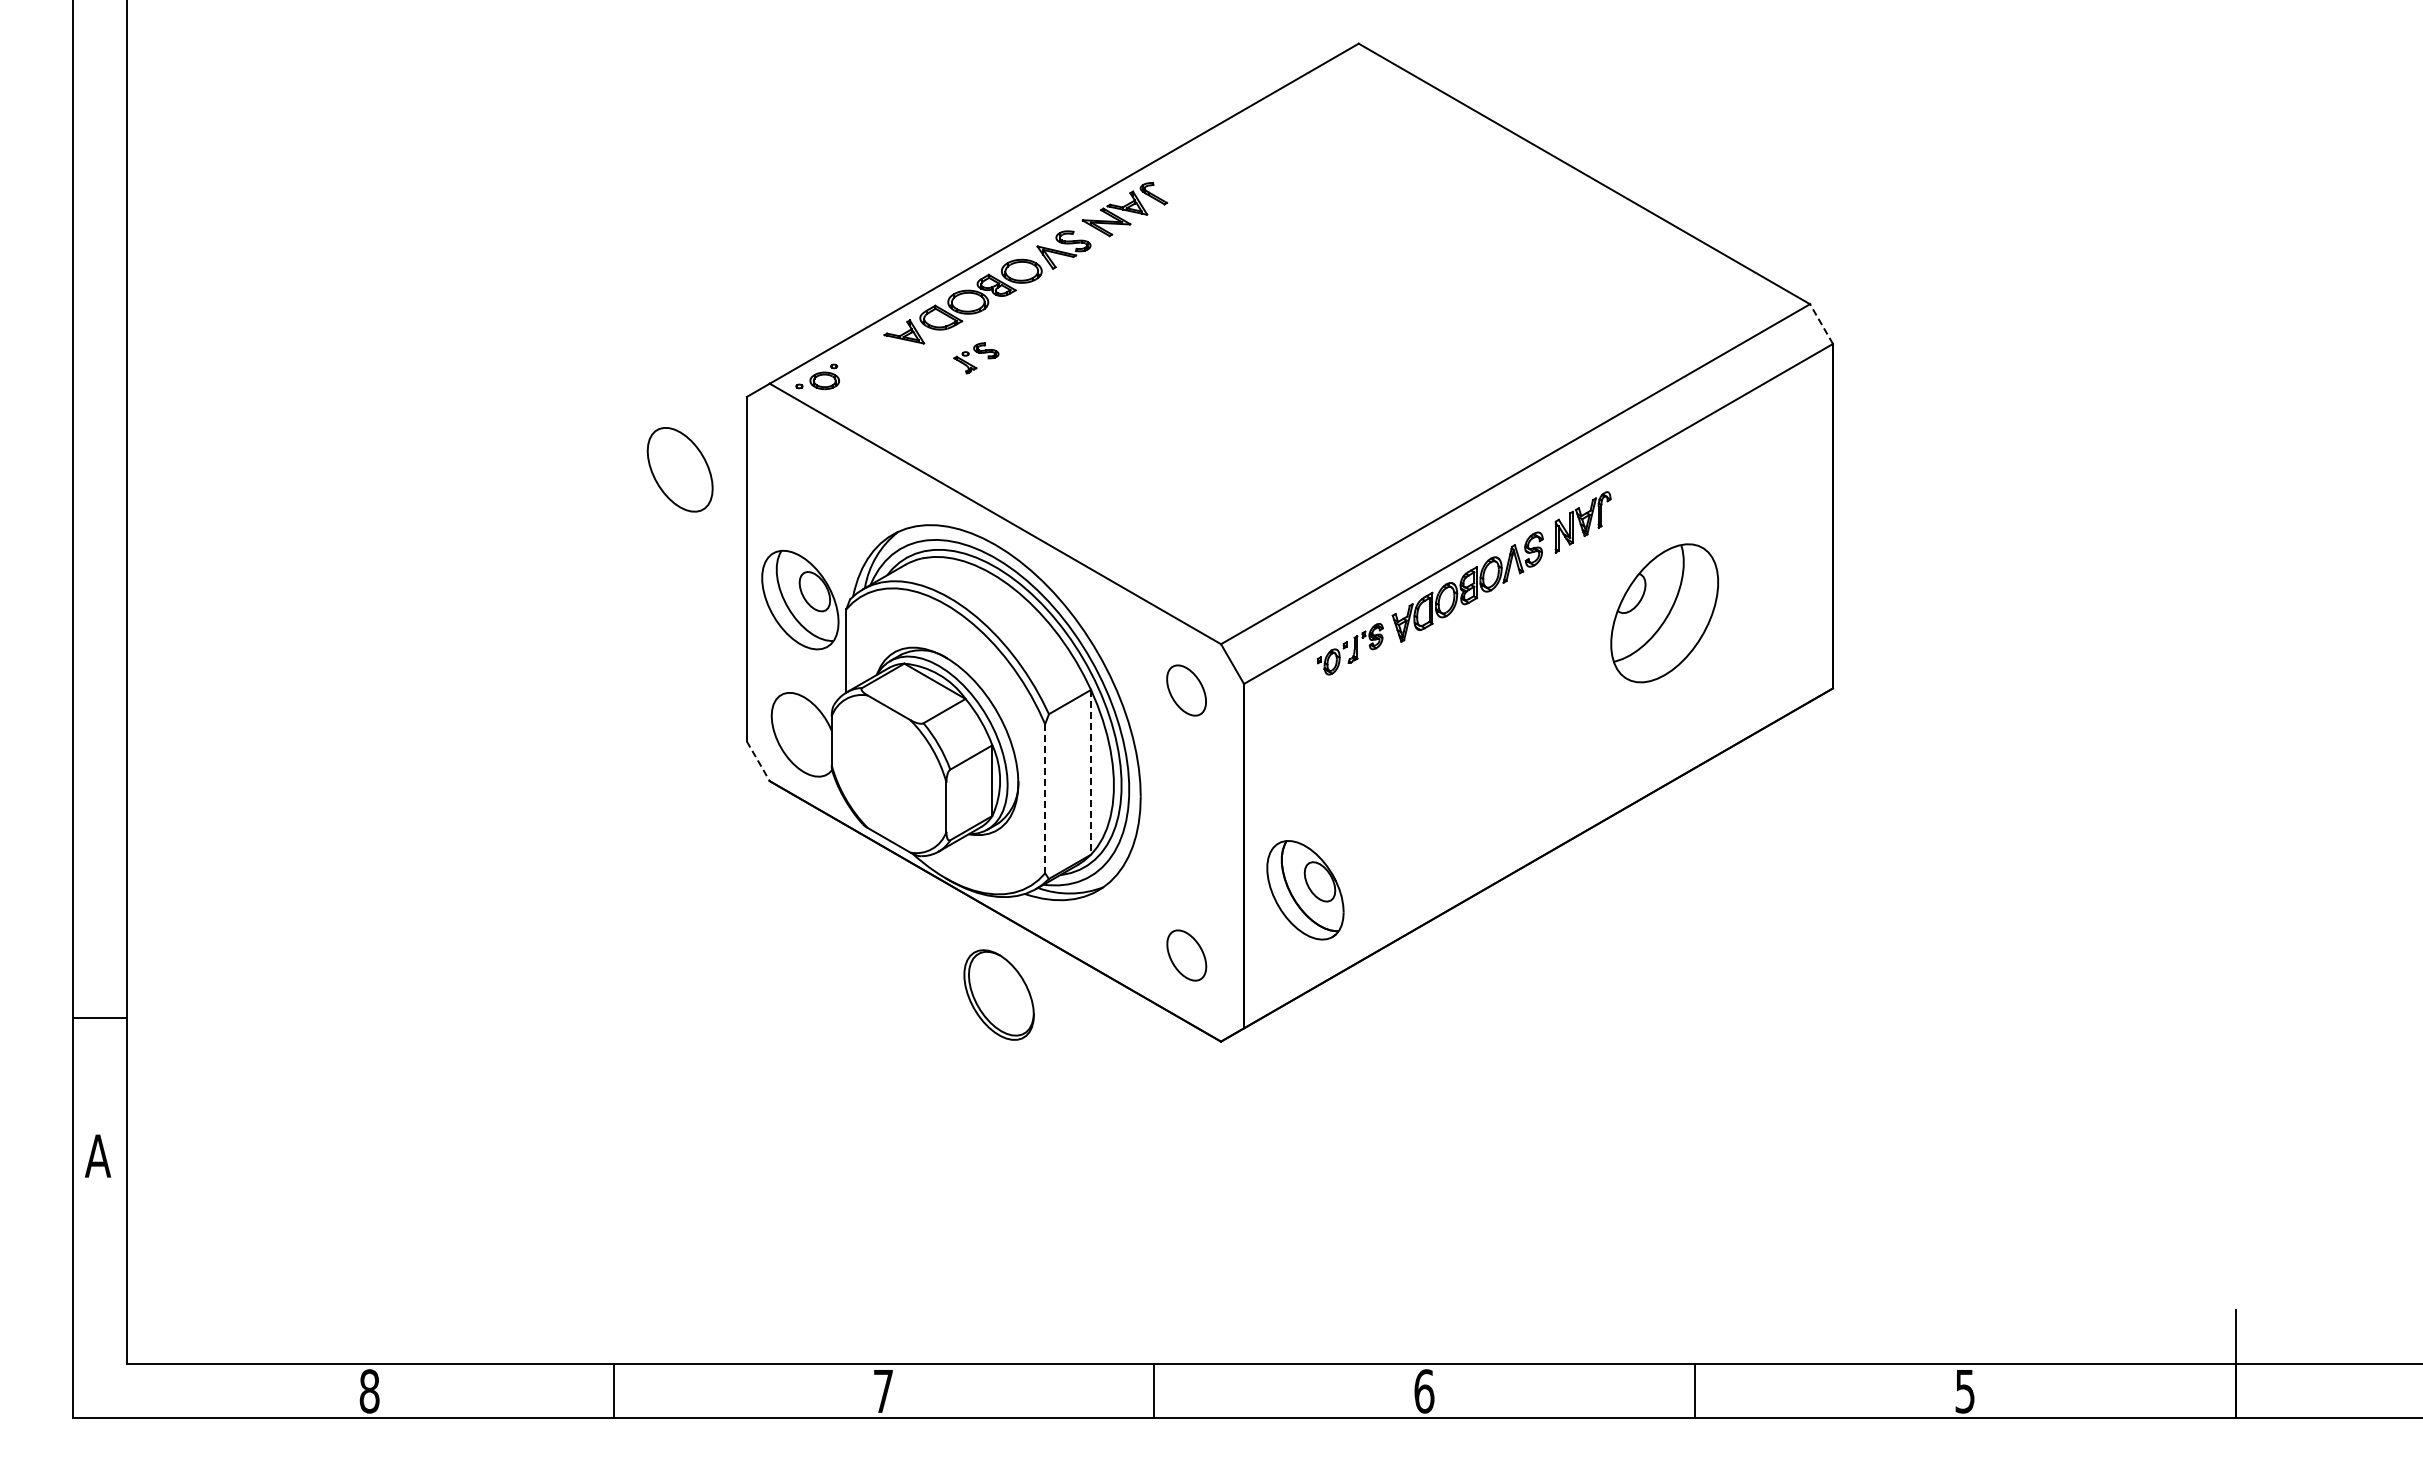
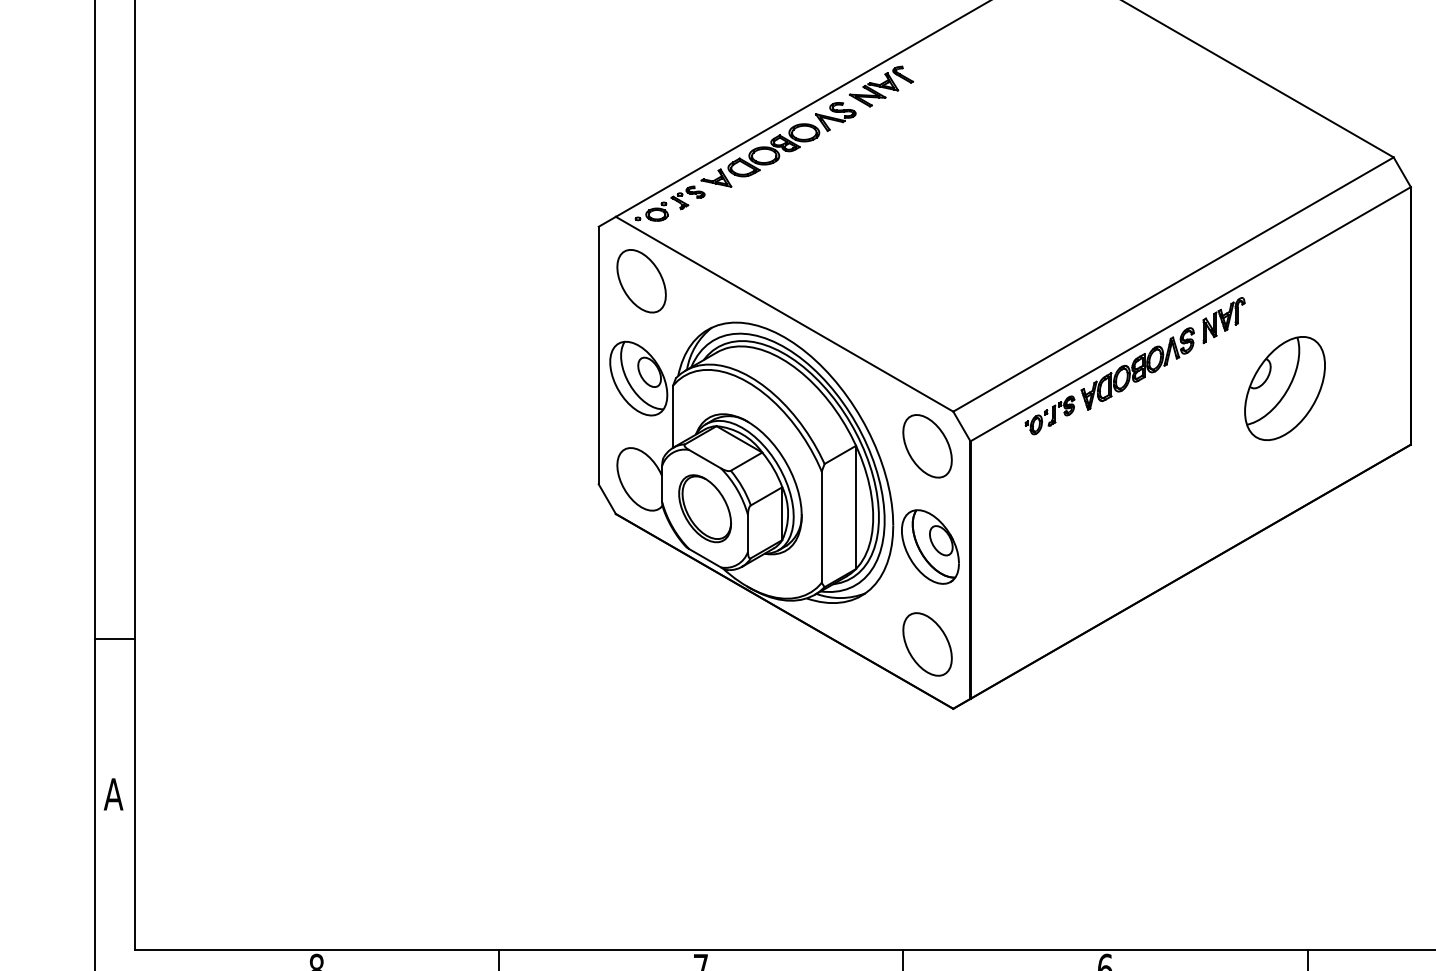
line: (1821, 324) -> (1402, 172), dashed -> solid
part: (976, 358) -> (688, 198), moved
part: (679, 469) -> (641, 281), moved
part: (1186, 690) -> (927, 446), size x1.67
line: (758, 761) -> (607, 499), dashed -> solid
line: (1091, 772) -> (856, 507), dashed -> solid
line: (1045, 798) -> (822, 527), dashed -> solid
part: (1305, 890) -> (930, 547), moved
part: (1186, 955) -> (927, 644), size x1.67
part: (998, 994) -> (704, 508), moved
line: (99, 1017) -> (114, 638), moved

